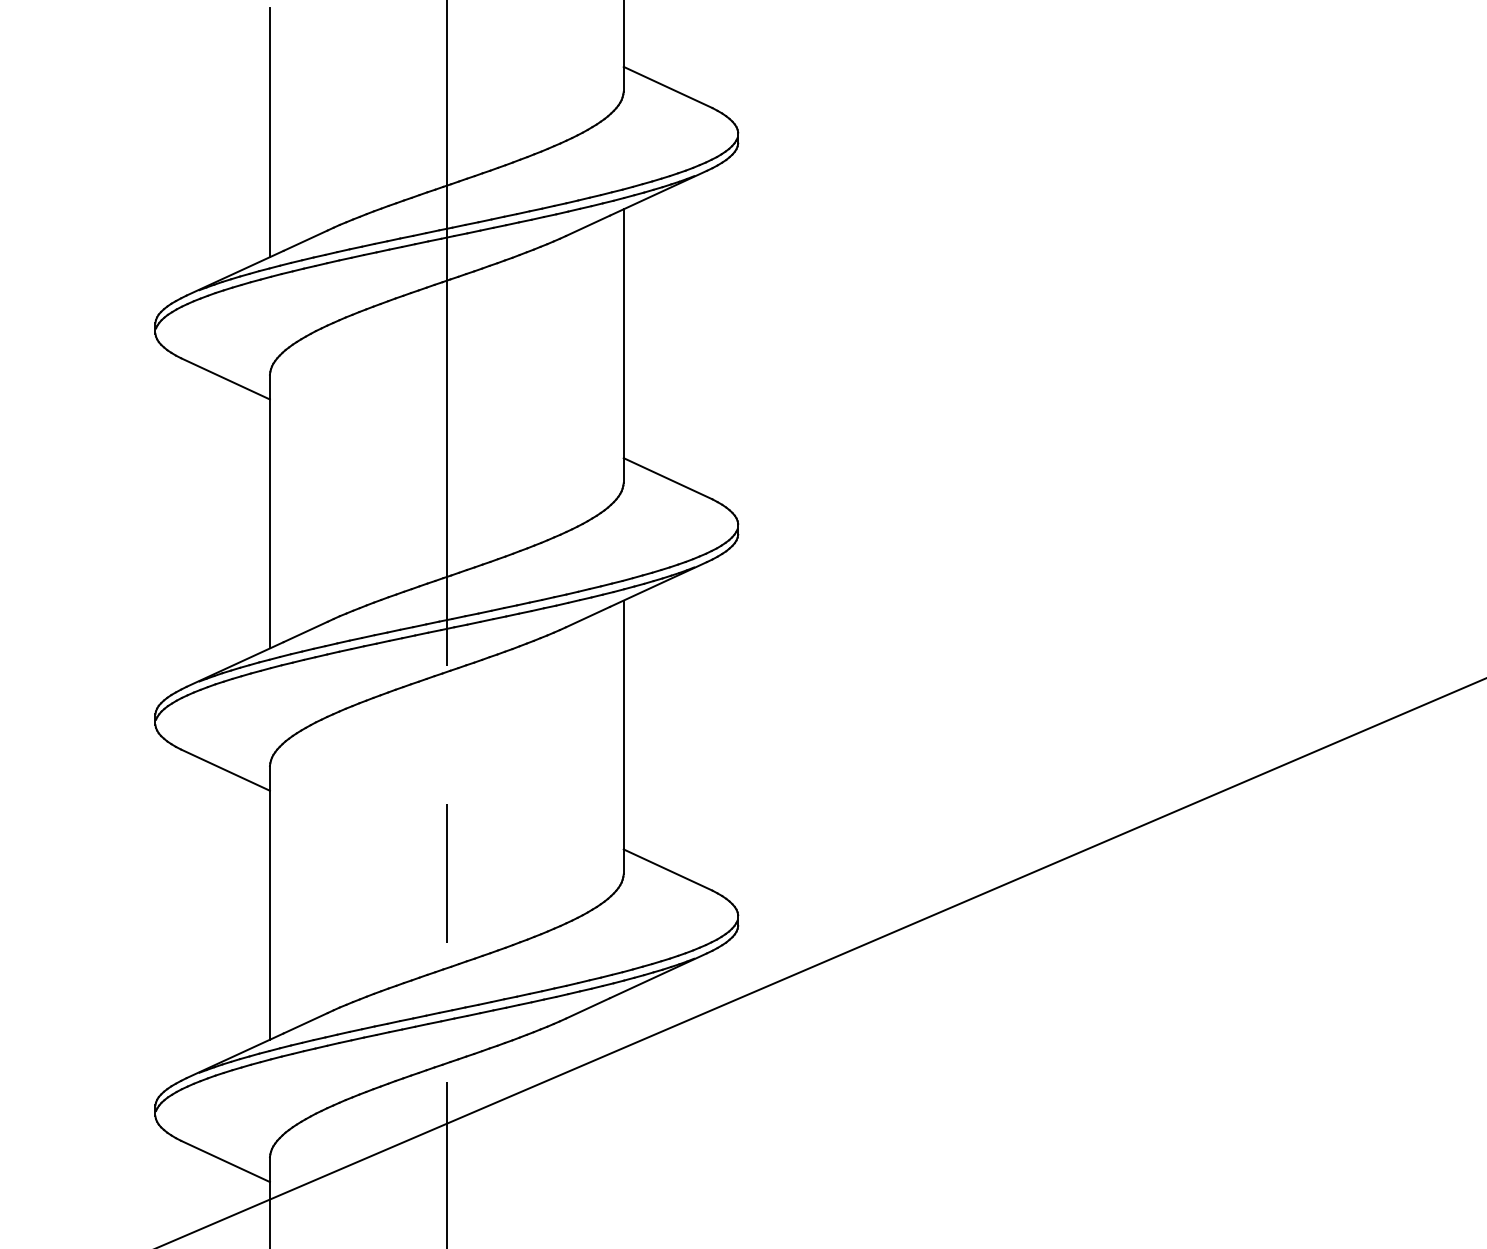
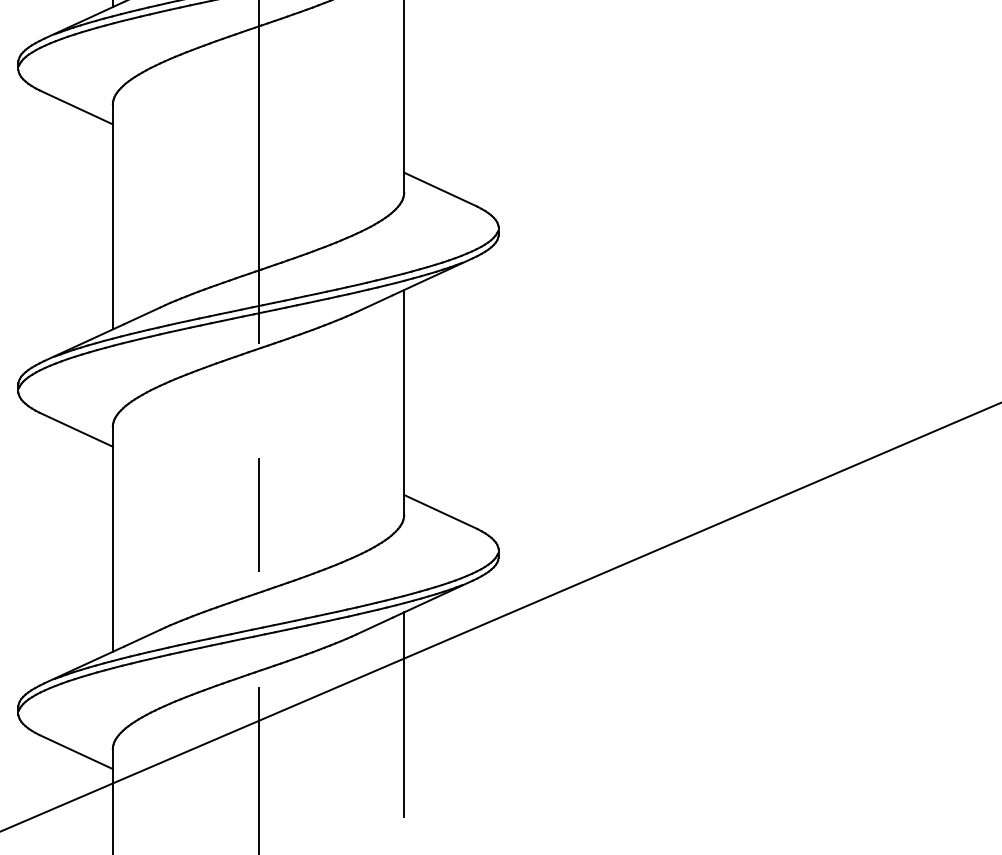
line: (623, 1115) -> (404, 714), added

